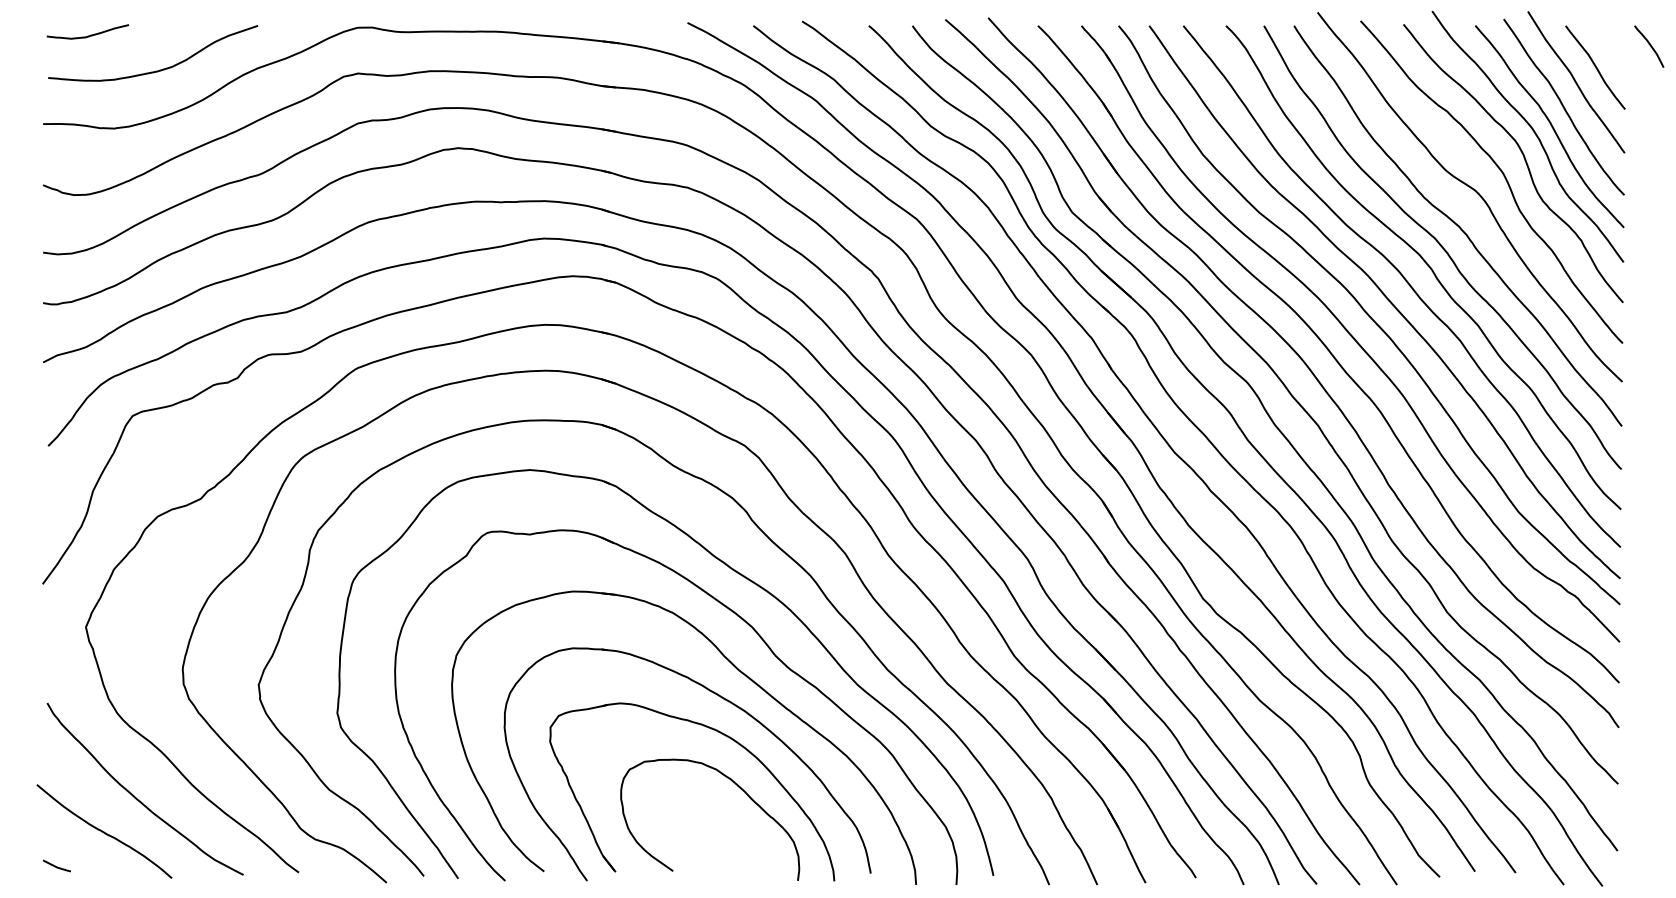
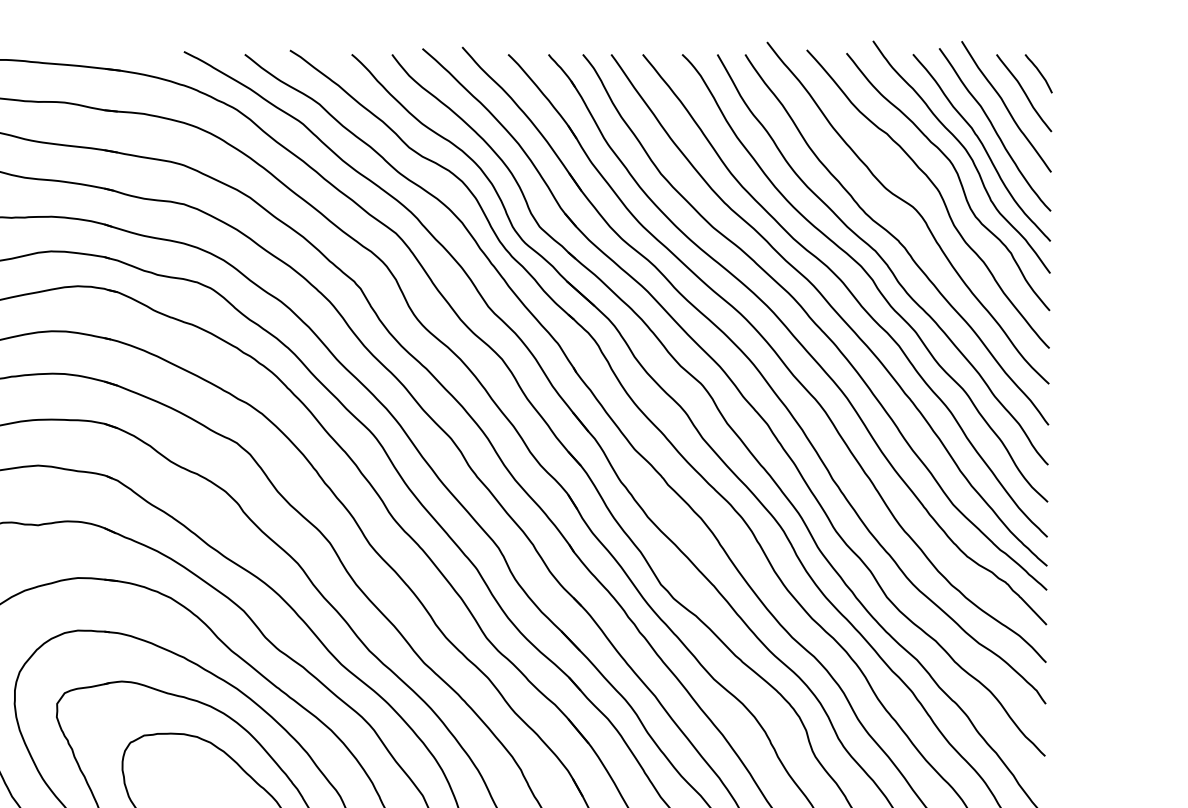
curve: (1649, 45) -> (1039, 72), moved

